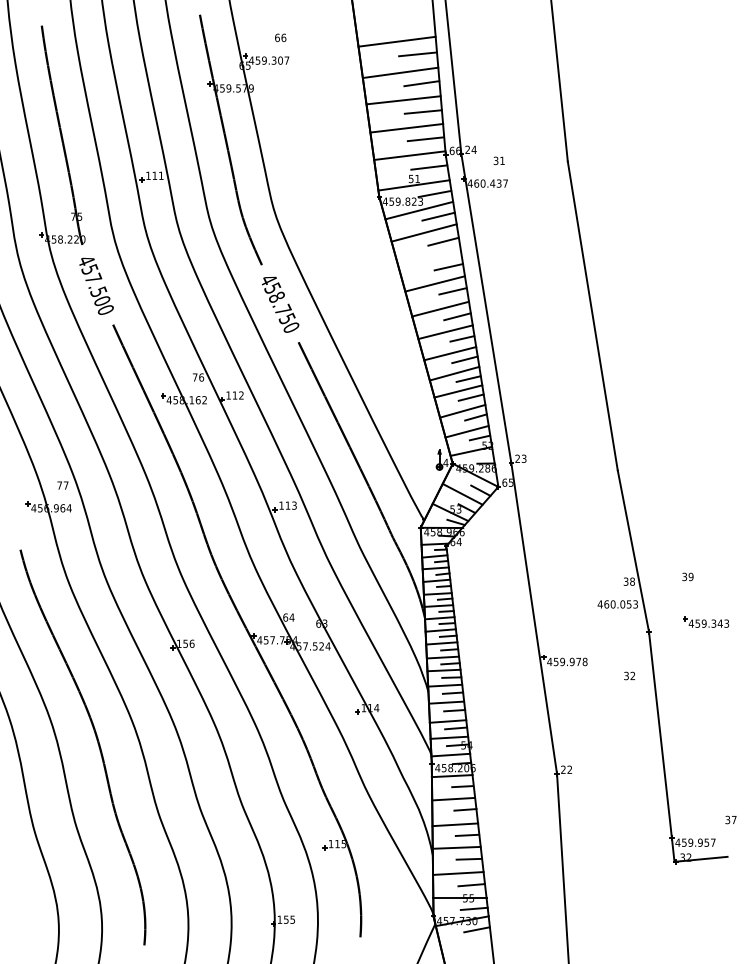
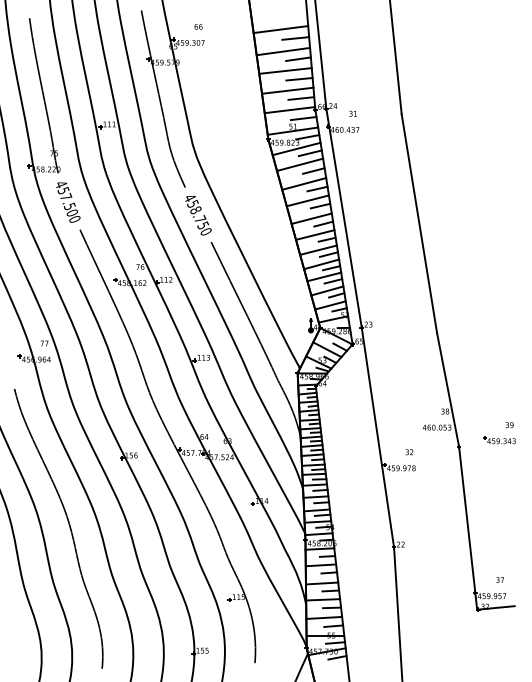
line: (430, 259) -> (304, 183), added
text: (687, 577) -> (509, 425), moved
text: (629, 676) -> (409, 452), moved
text: (730, 819) -> (499, 579), moved

